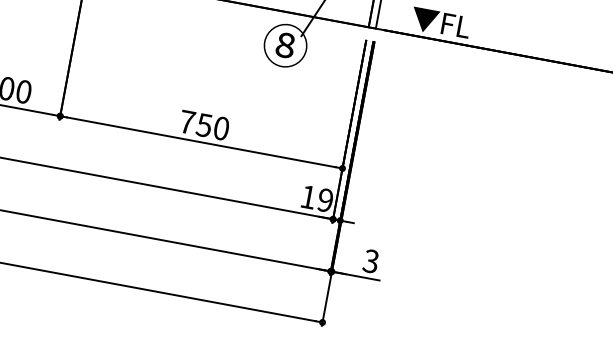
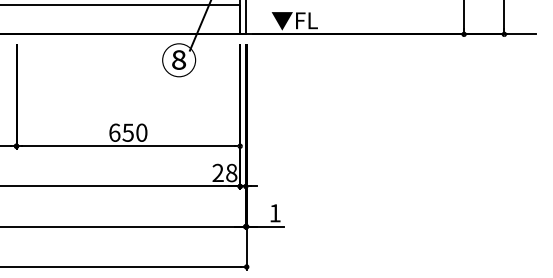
text: (187, 121) -> (114, 132), 750 -> 650
text: (316, 198) -> (224, 172), 19 -> 28
text: (370, 261) -> (274, 213), 3 -> 1

